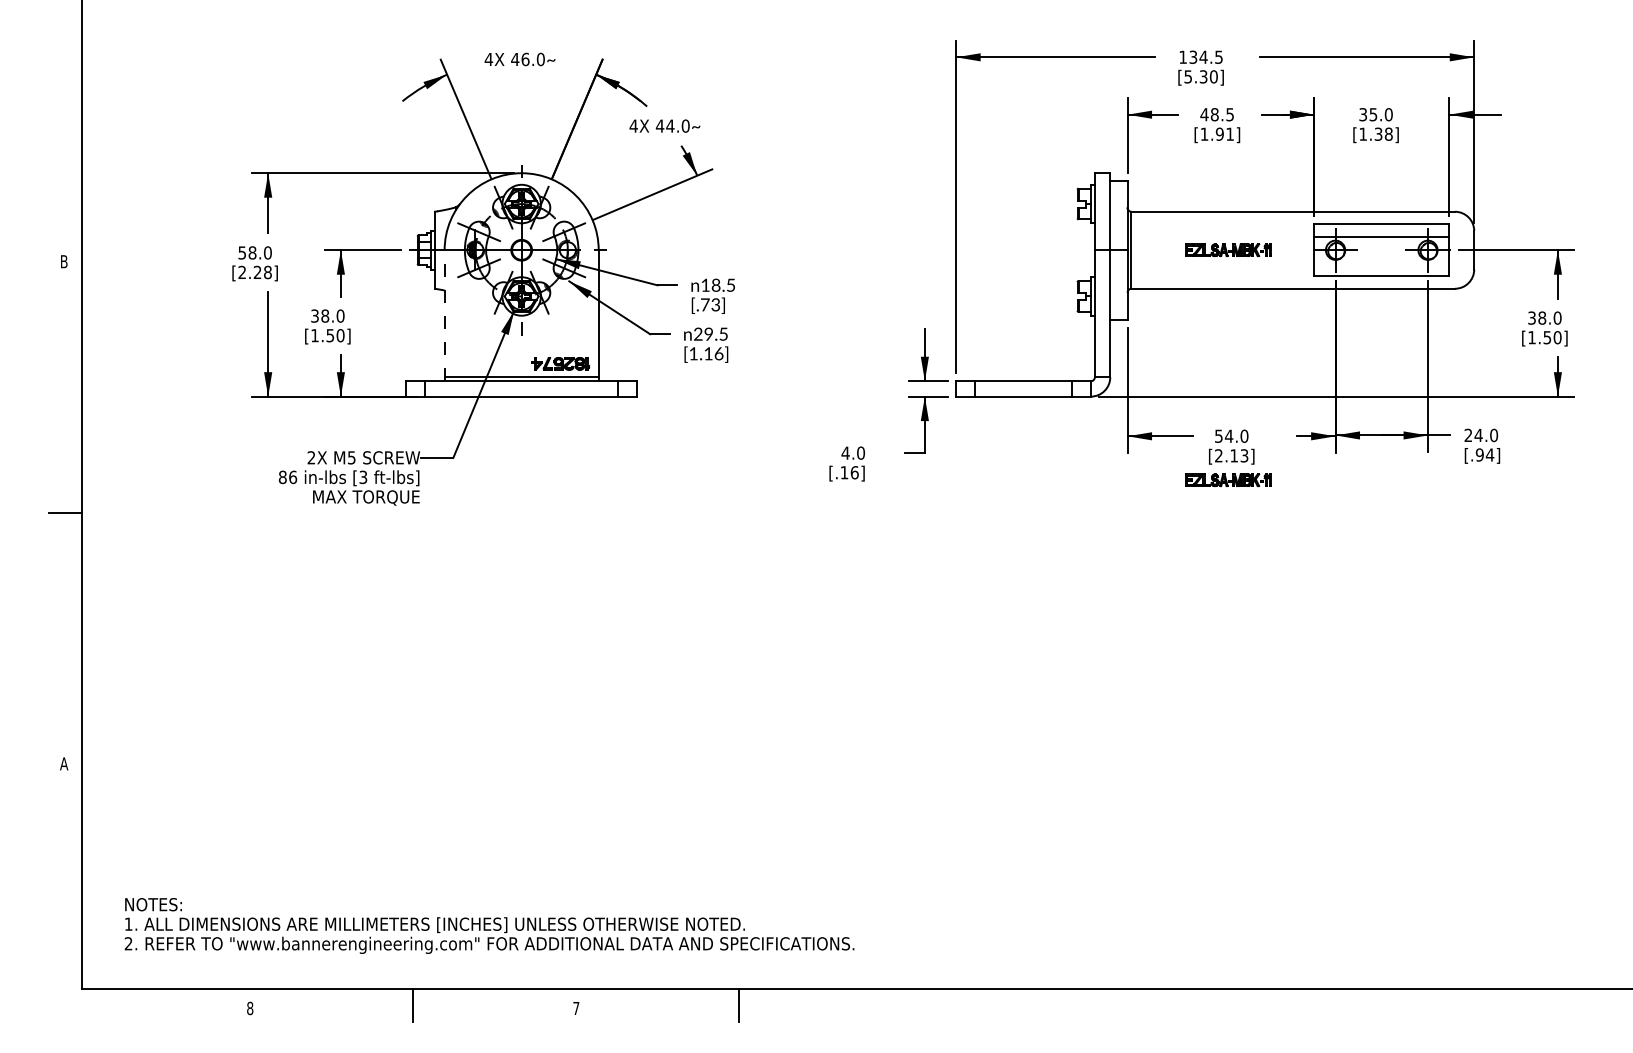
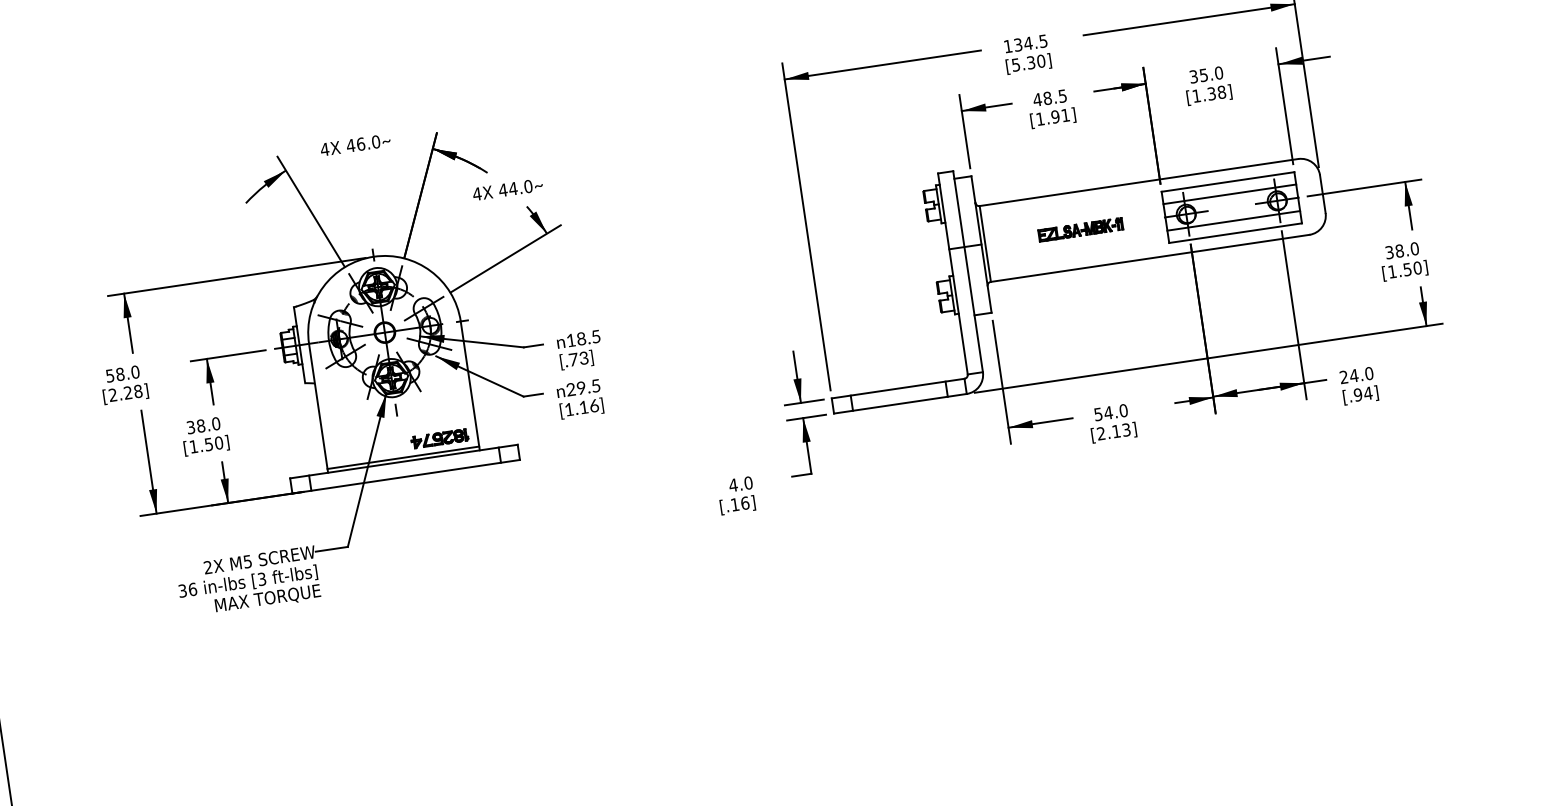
line: (1381, 263) -> (1233, 220), added
line: (444, 315) -> (318, 408), dashed -> solid
text: (282, 477) -> (182, 591), 86 -> 36
part: (1228, 480) -> (1114, 456), removed

